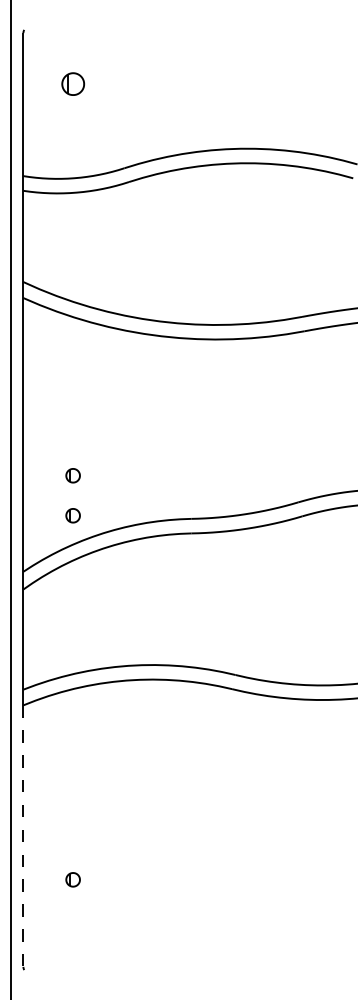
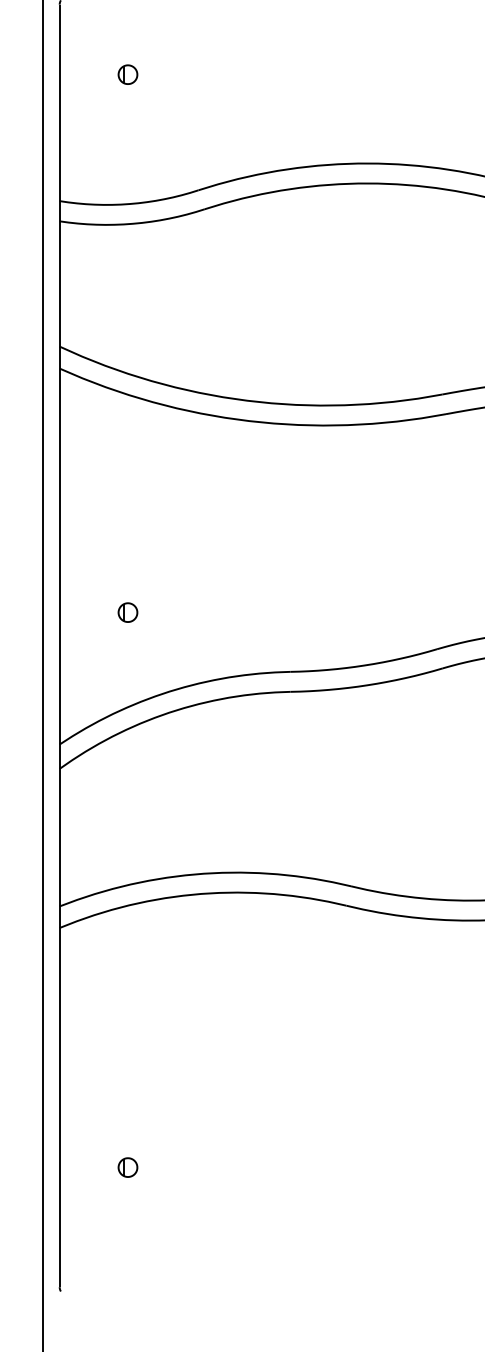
part: (72, 83) -> (127, 73), size x0.62
part: (72, 515) -> (127, 667), removed
line: (23, 836) -> (59, 1108), dashed -> solid

